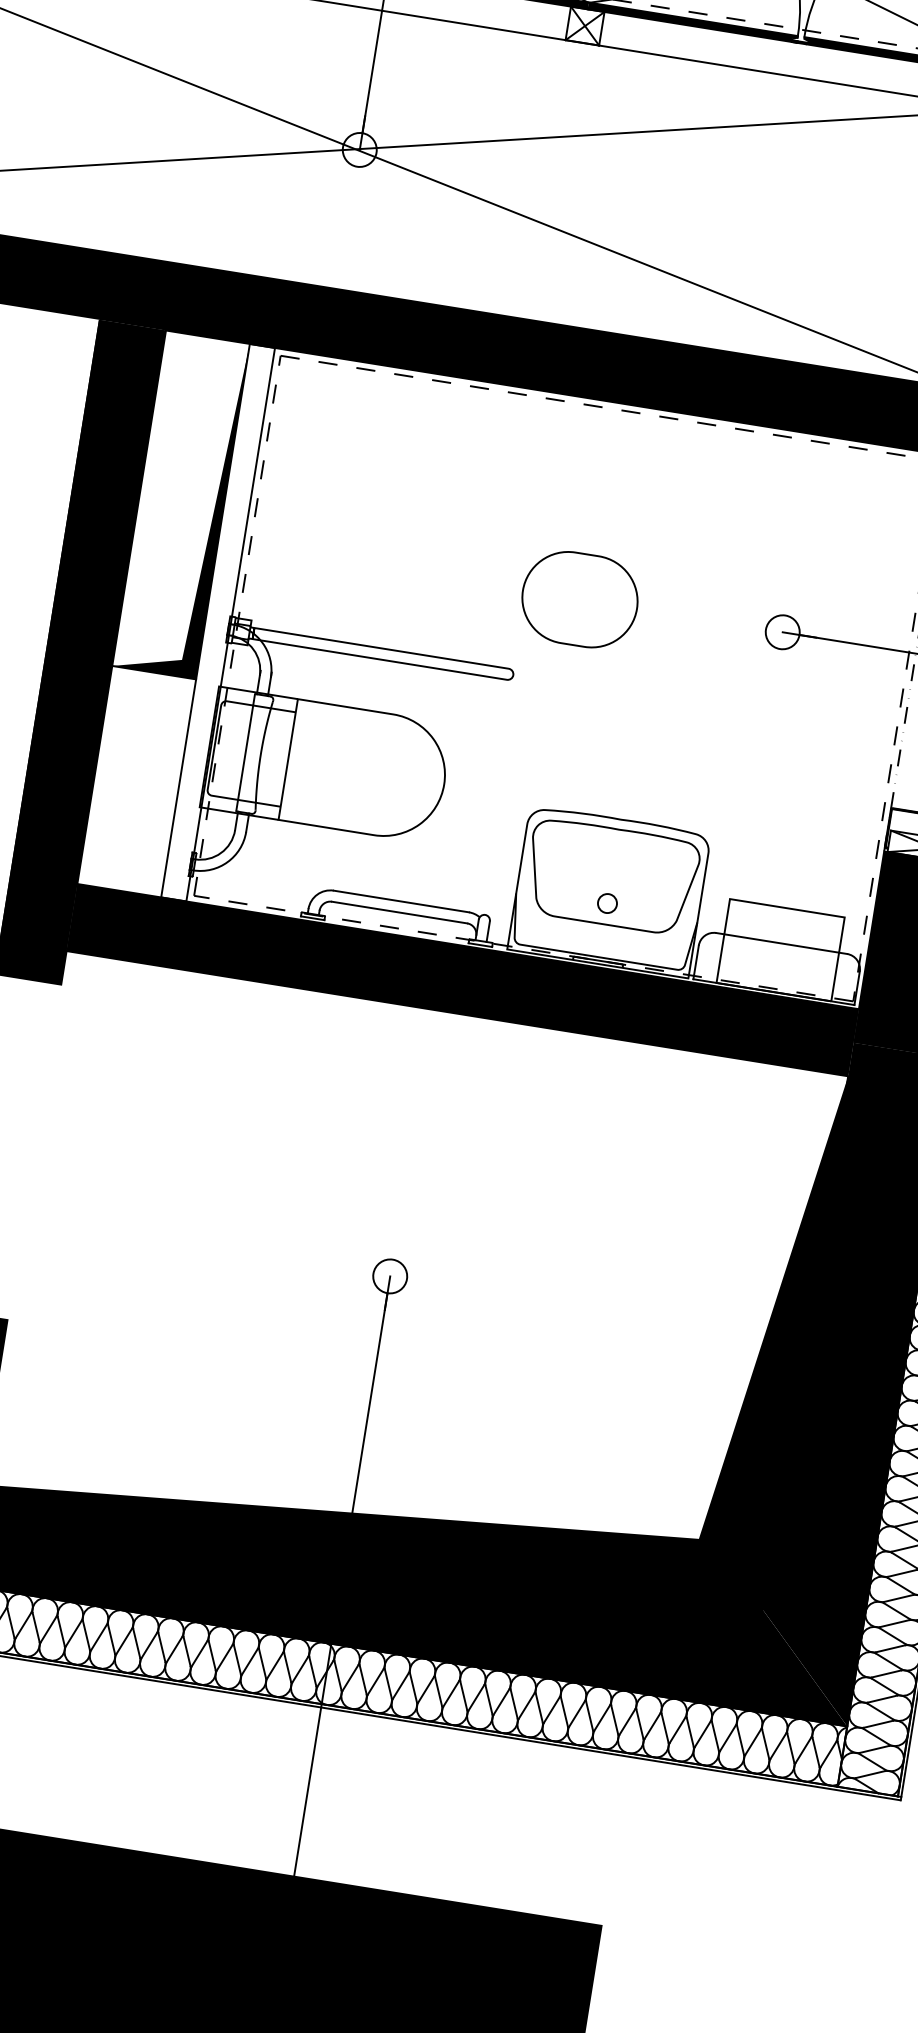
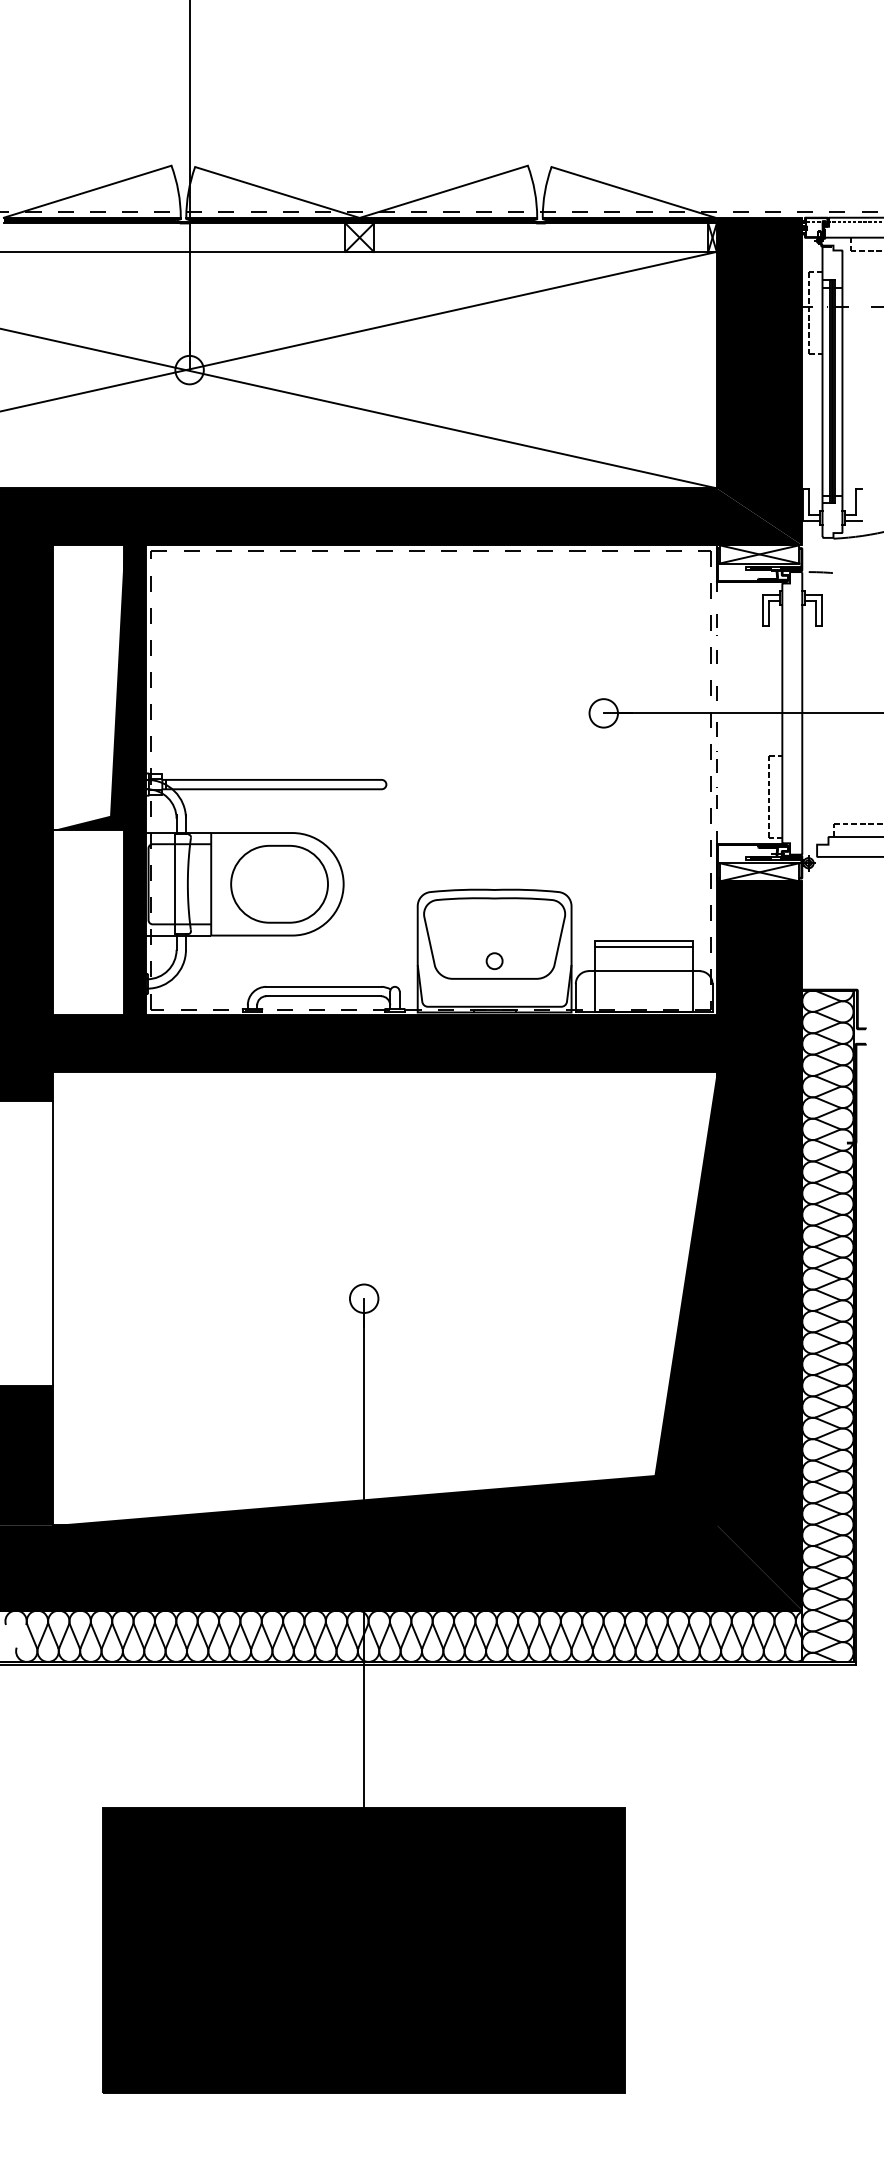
part: (580, 598) -> (279, 883), moved
fill: (217, 622) -> (134, 780), added
line: (785, 914) -> (643, 946), added
line: (34, 1151) -> (53, 1242), added

